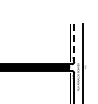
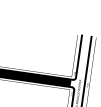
line: (74, 42) -> (79, 56), dashed -> solid

